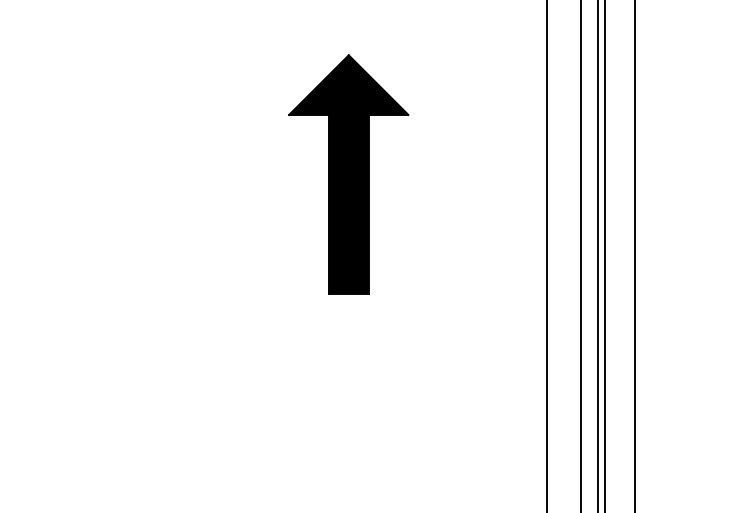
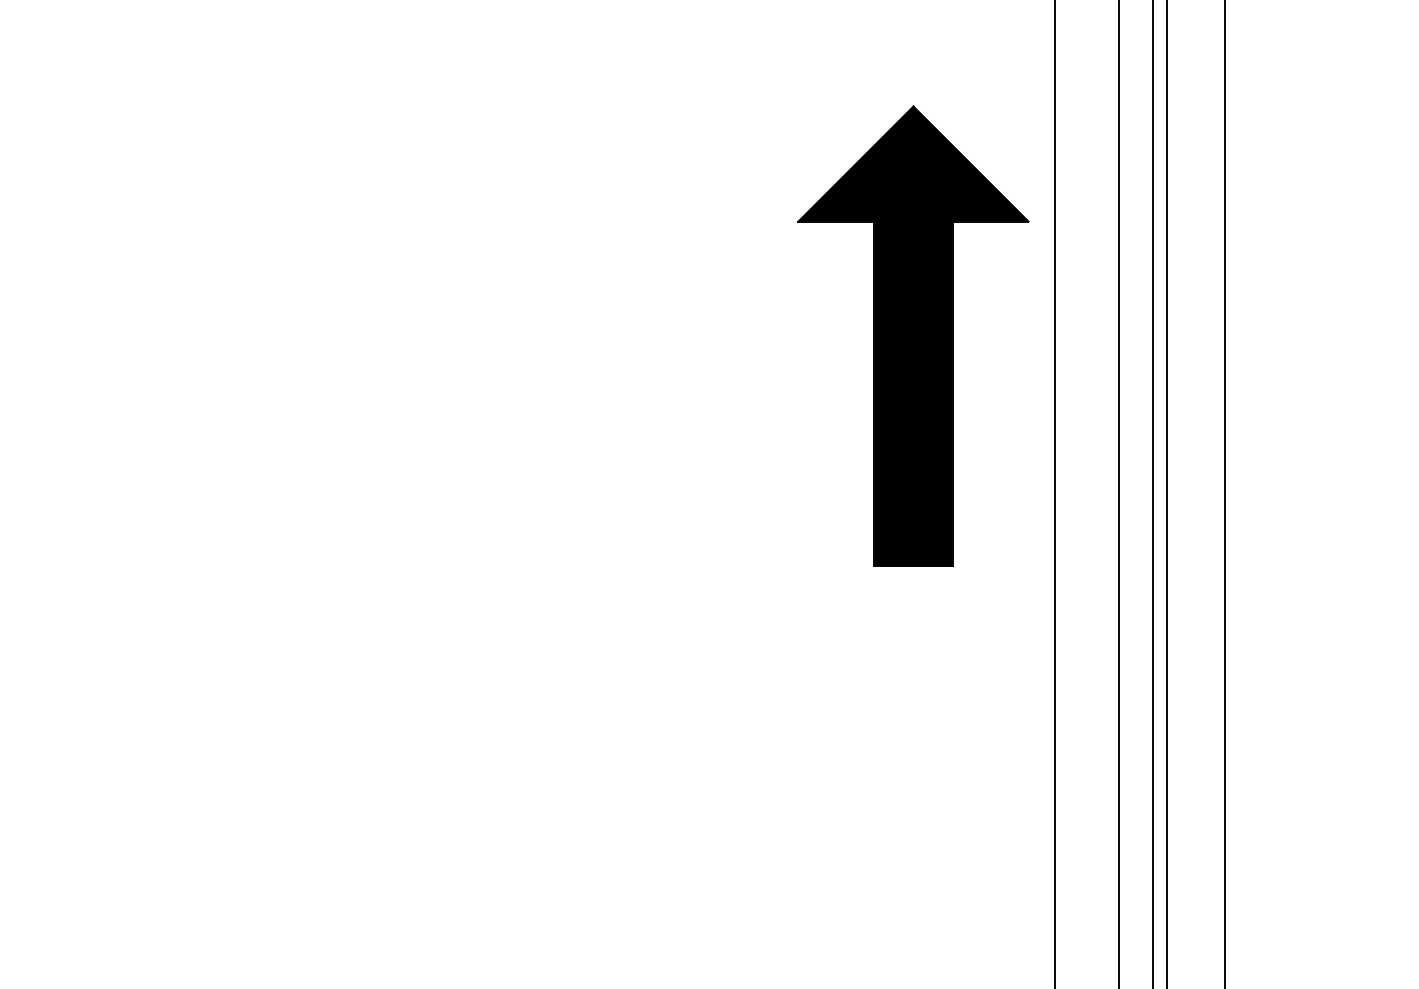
part: (348, 174) -> (912, 336), moved

